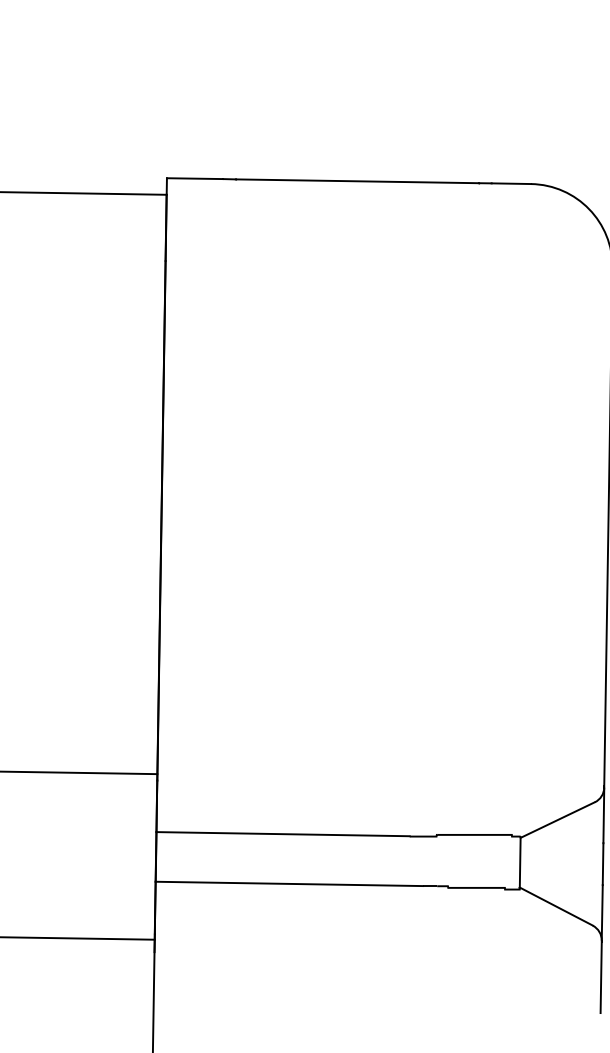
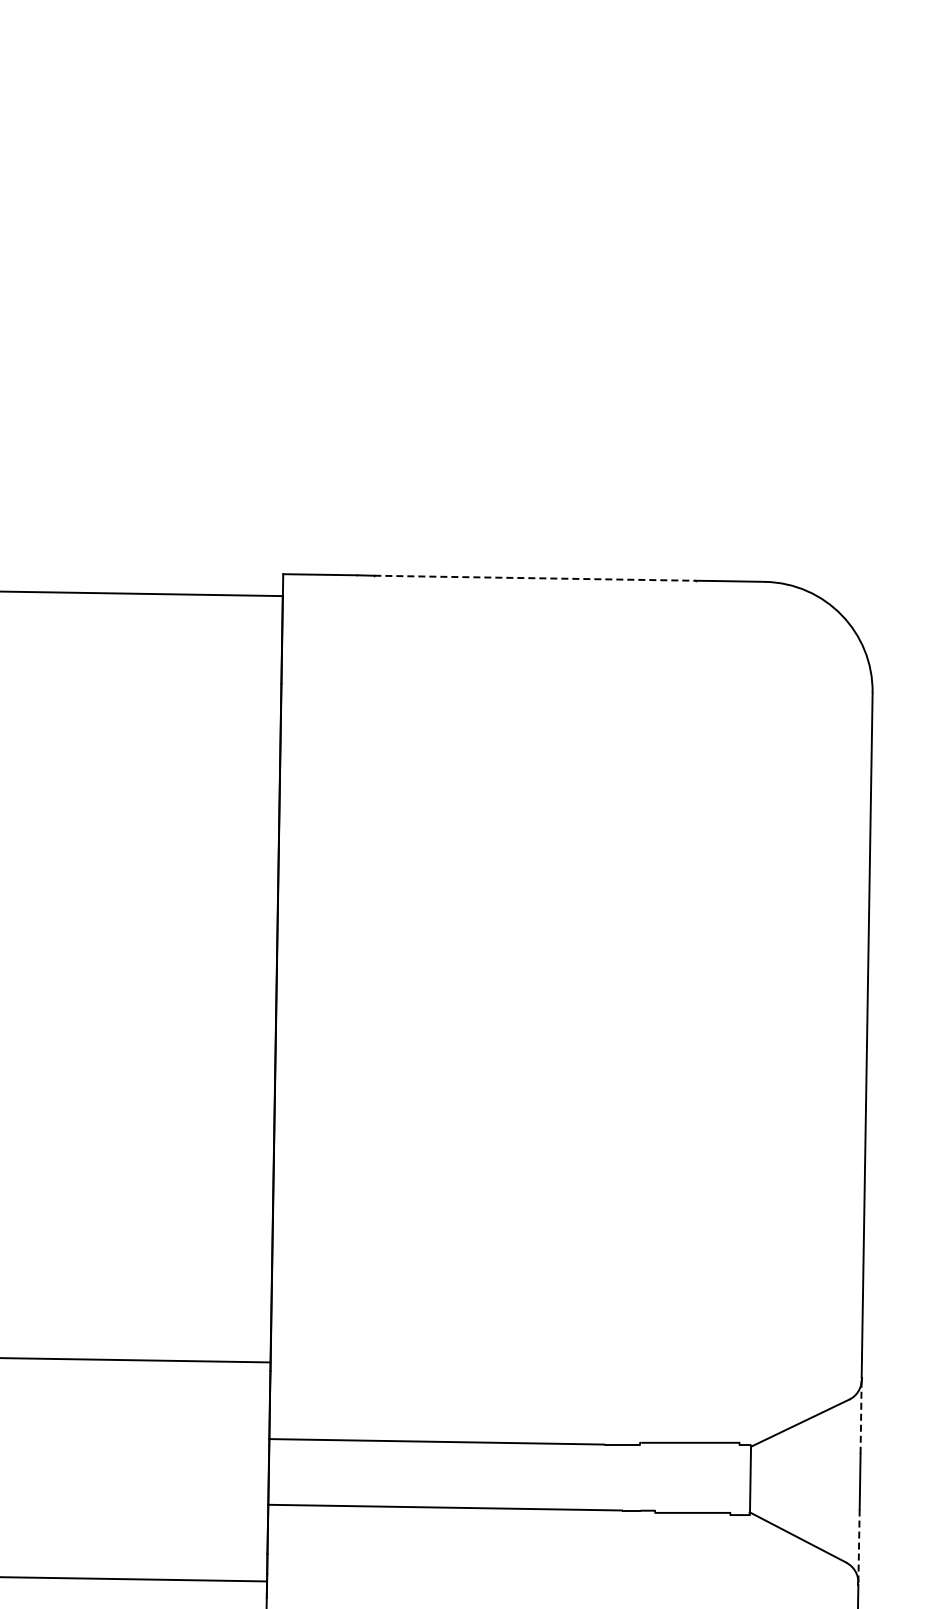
line: (357, 181) -> (535, 578), solid -> dashed
line: (604, 815) -> (861, 1417), solid -> dashed
line: (602, 912) -> (859, 1545), solid -> dashed

